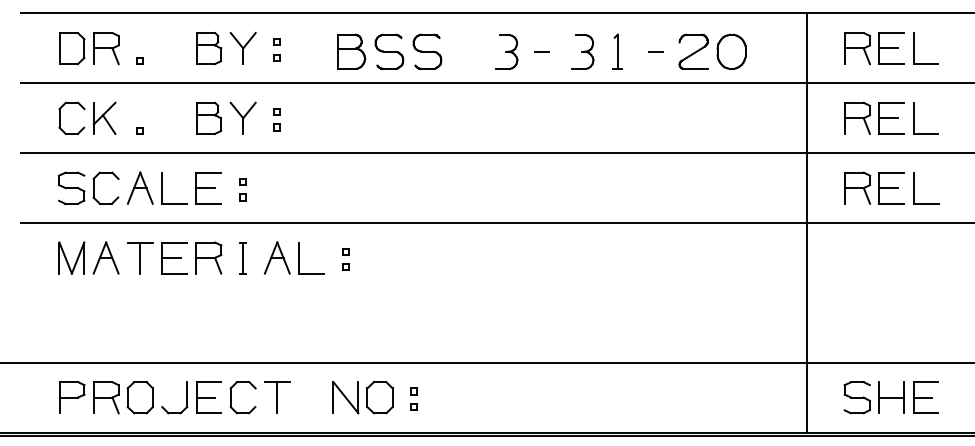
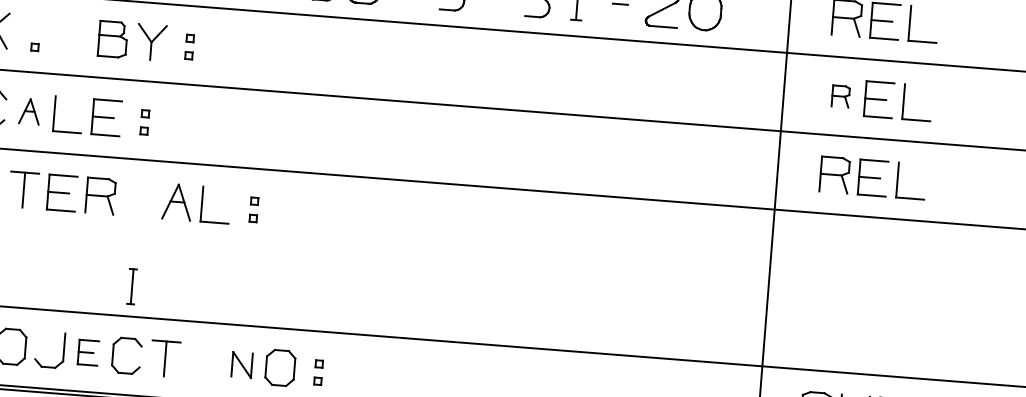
part: (857, 117) -> (840, 95), size x0.6
part: (139, 187) -> (29, 110), size x0.7
part: (242, 258) -> (131, 287), moved
part: (208, 397) -> (87, 352), size x0.7
part: (345, 397) -> (241, 364), size x0.7

